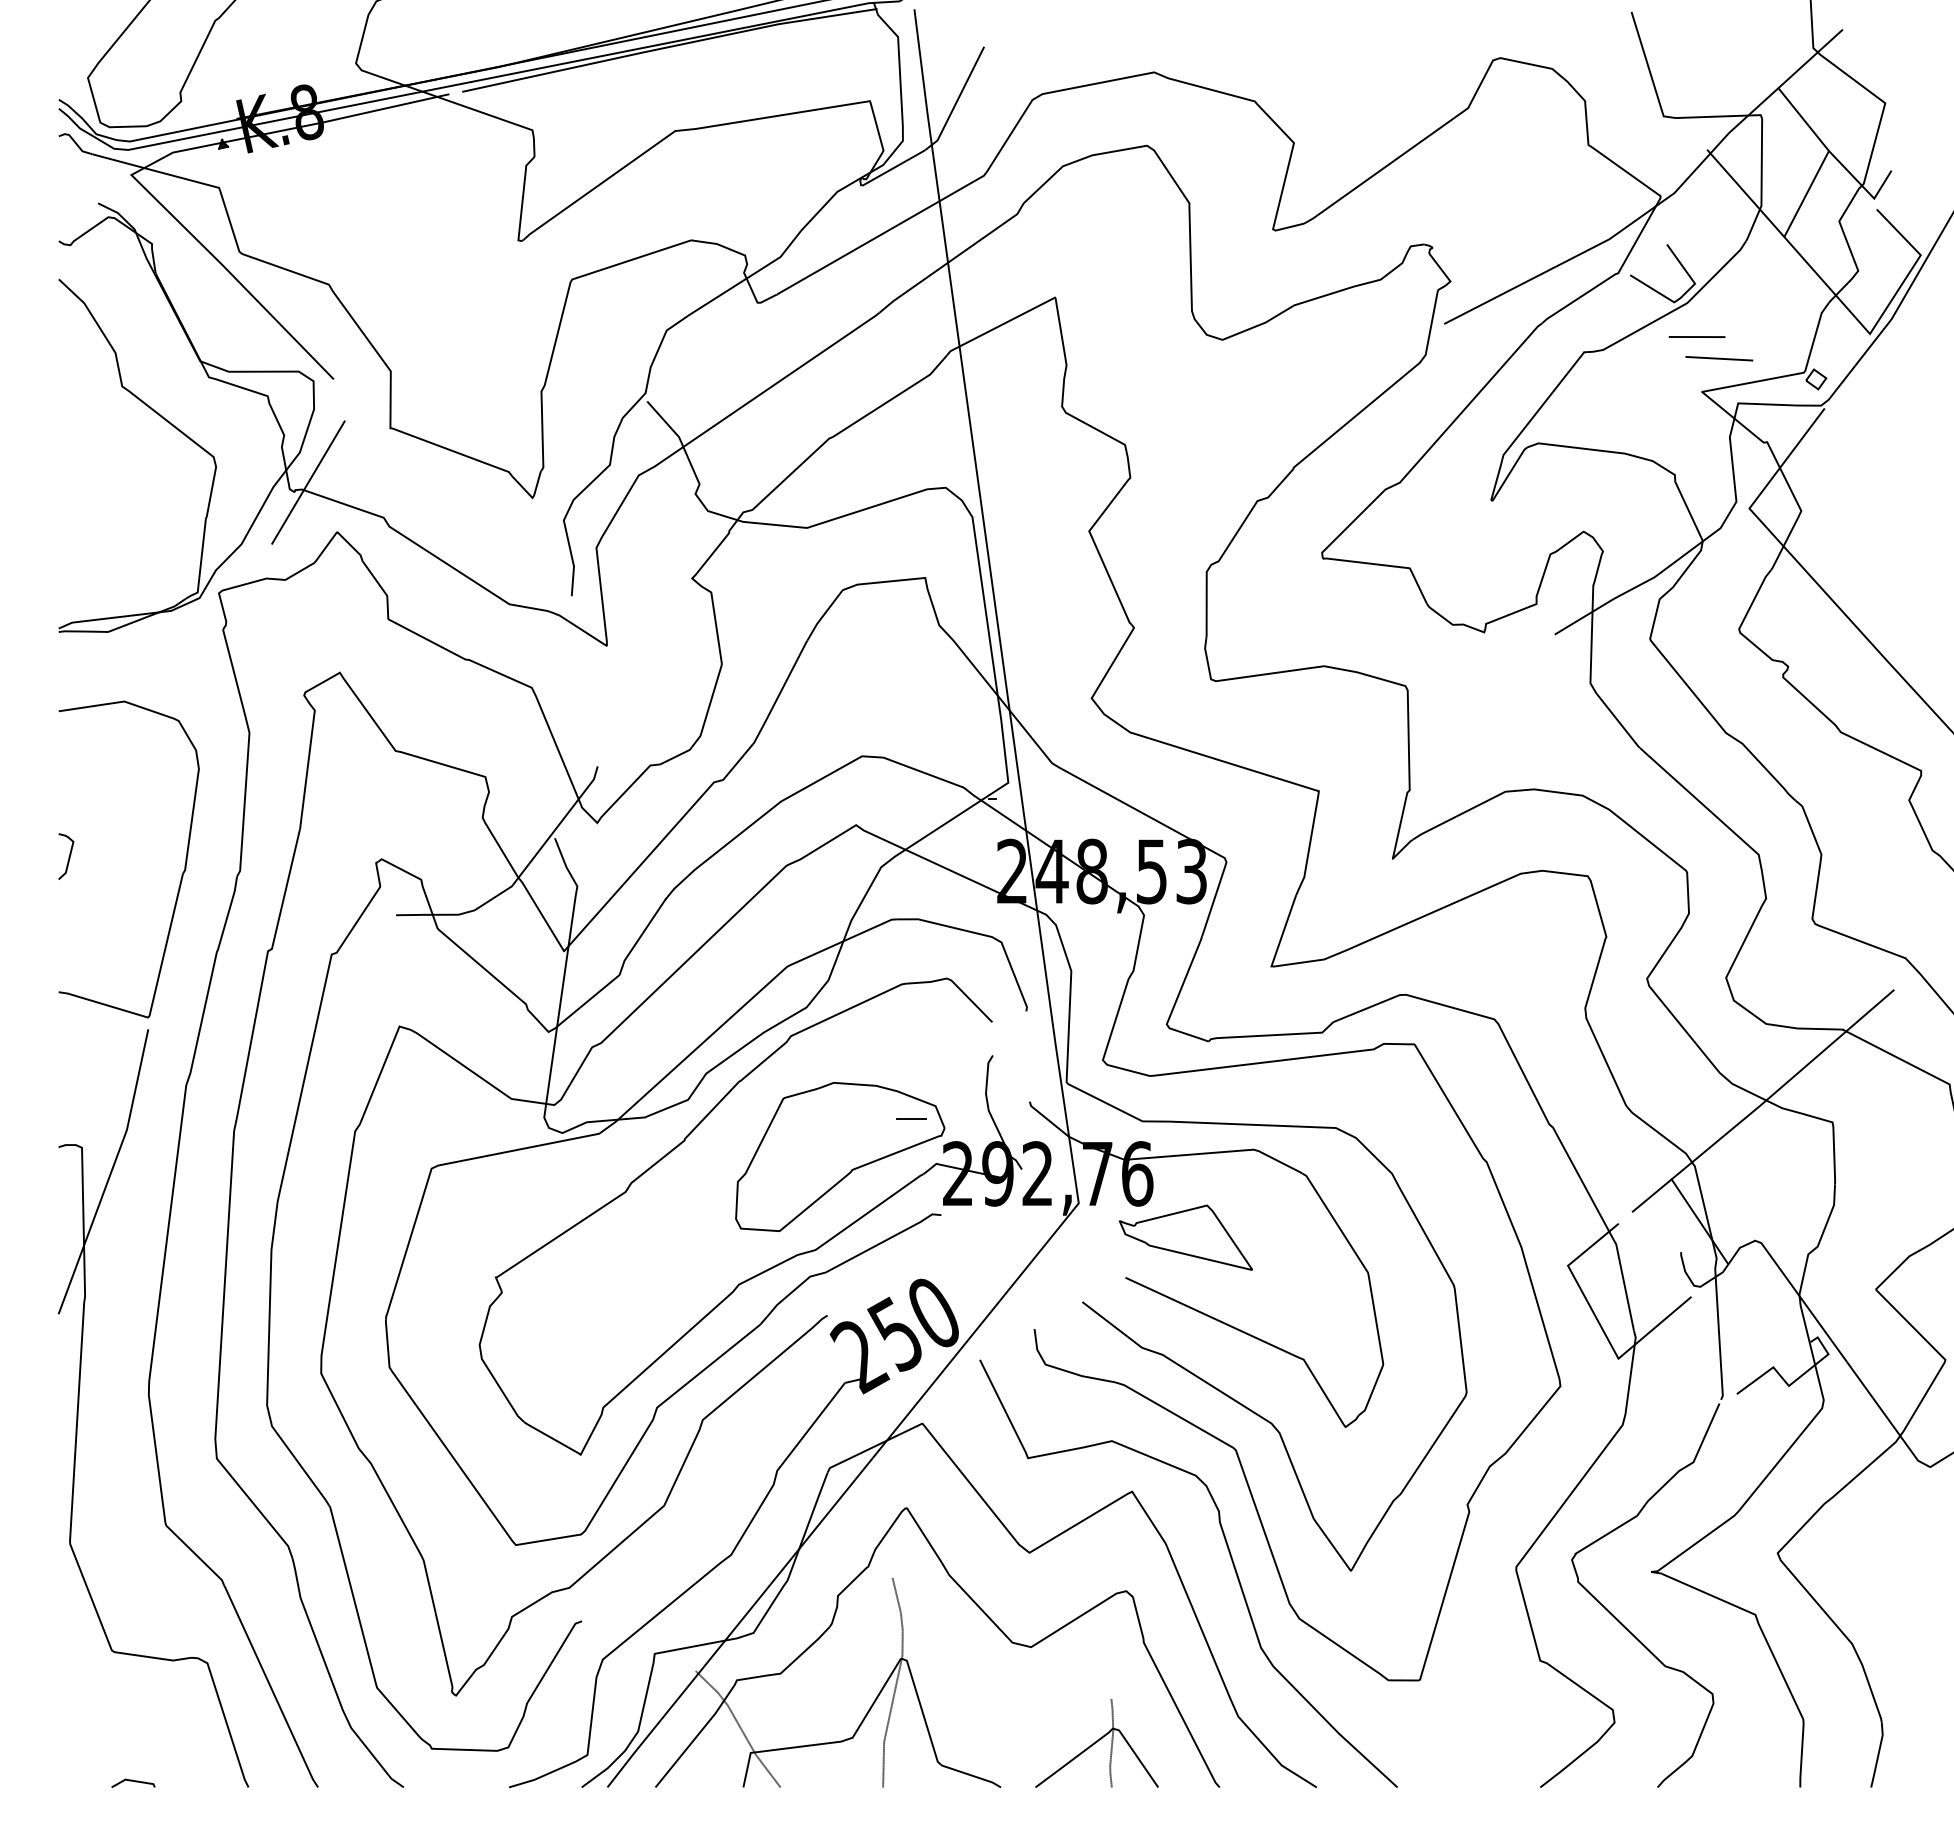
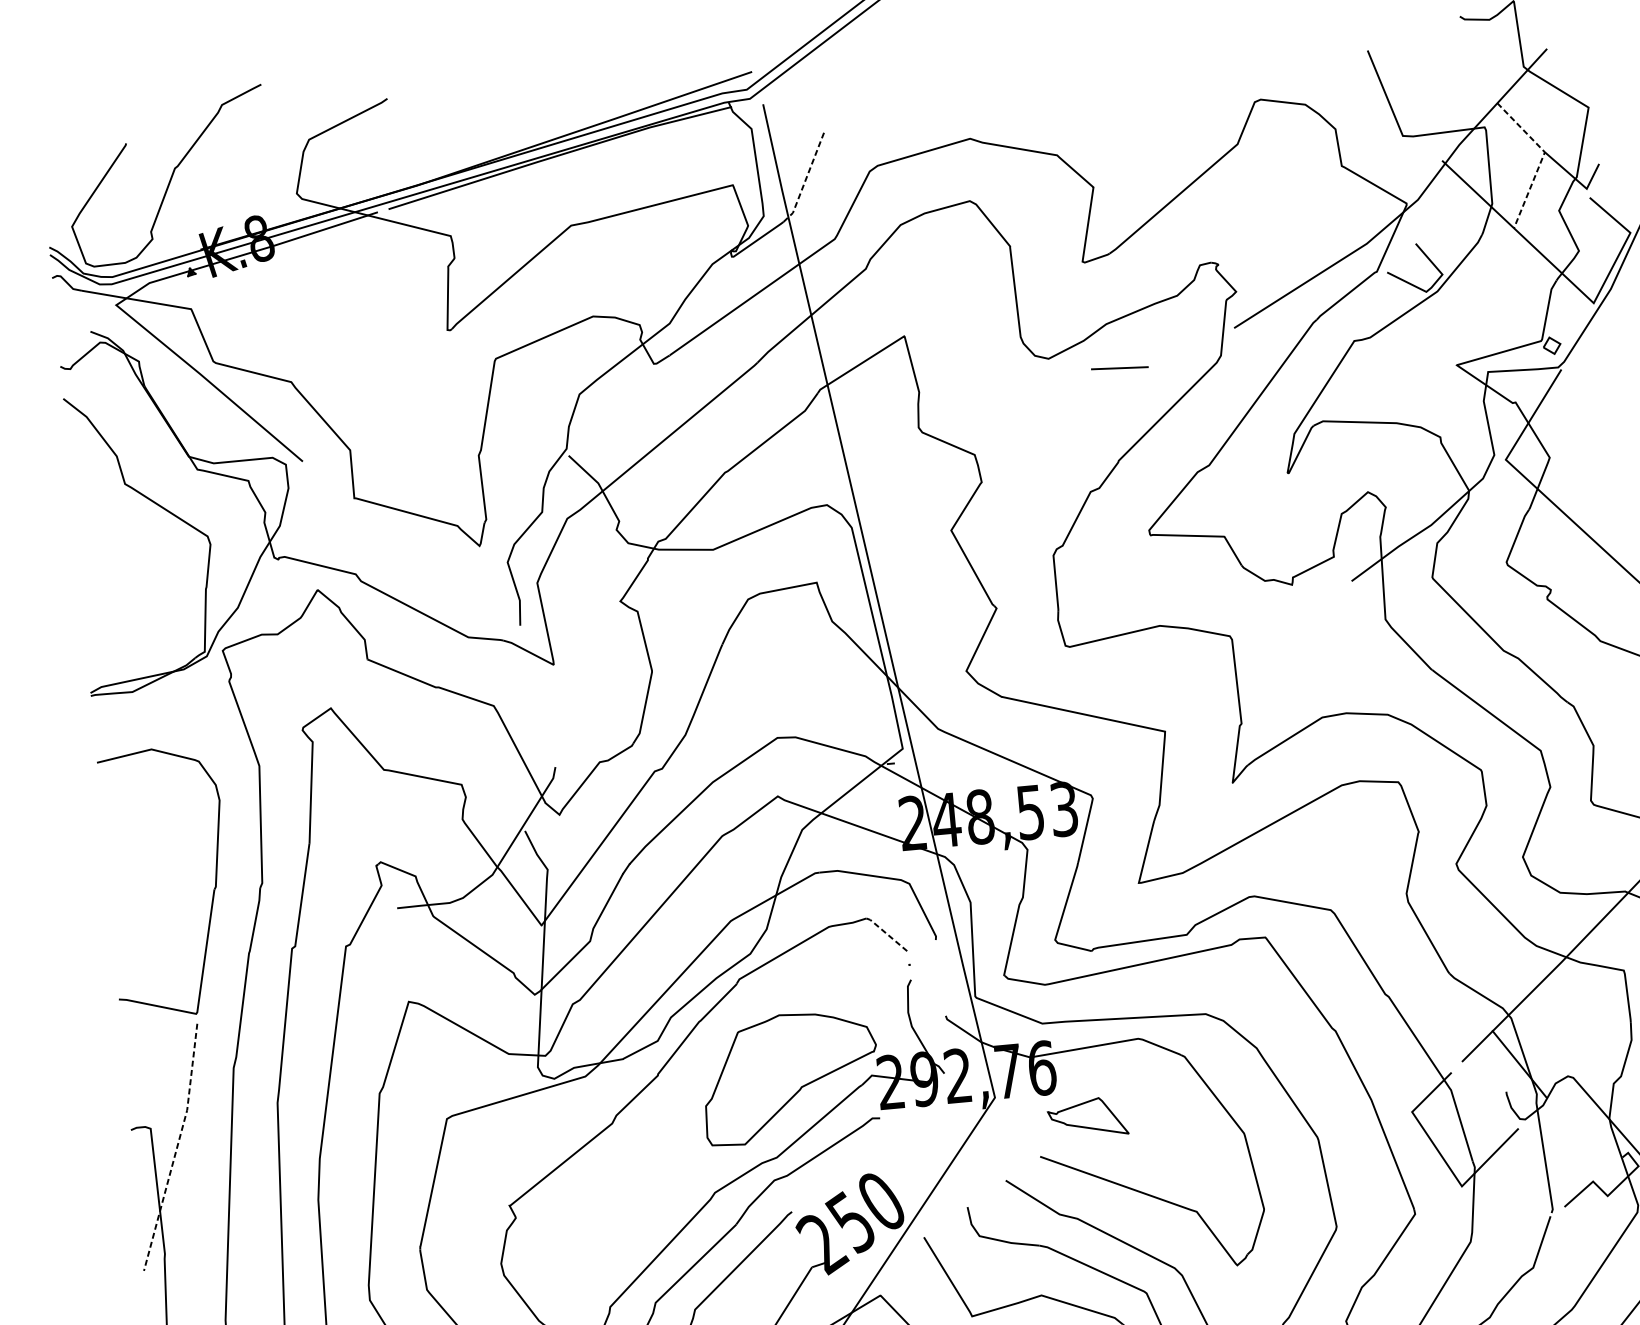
line: (957, 101) -> (806, 178), solid -> dashed
line: (1825, 158) -> (1542, 158), solid -> dashed
line: (1696, 337) -> (1447, 319), removed
line: (1719, 358) -> (1120, 368), moved
line: (308, 482) -> (289, 550), removed
curve: (68, 856) -> (116, 884), removed
line: (970, 999) -> (887, 934), solid -> dashed
line: (911, 1118) -> (847, 1039), removed
line: (110, 1173) -> (176, 1148), solid -> dashed
part: (1185, 1237) -> (1087, 1118), size x0.7

